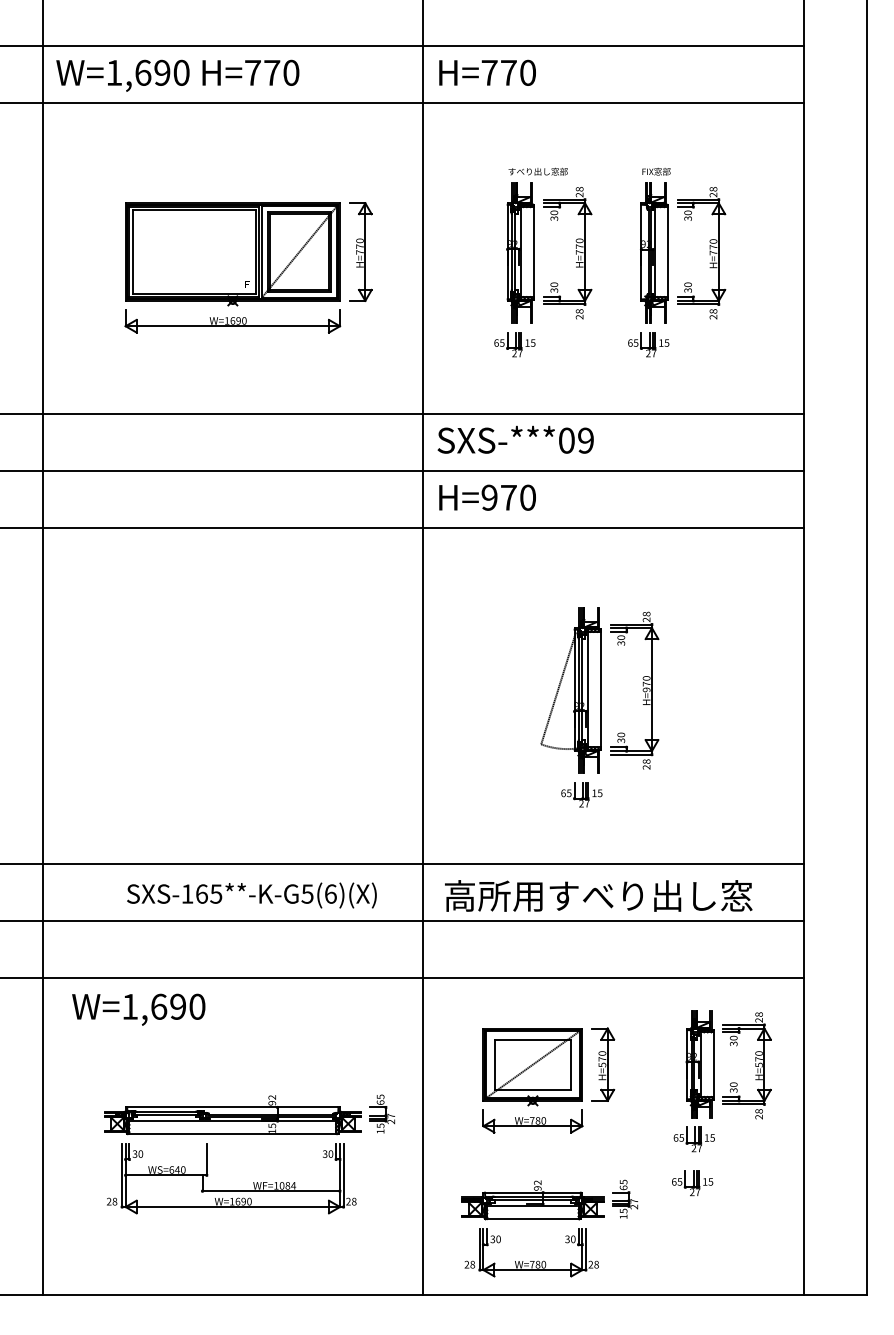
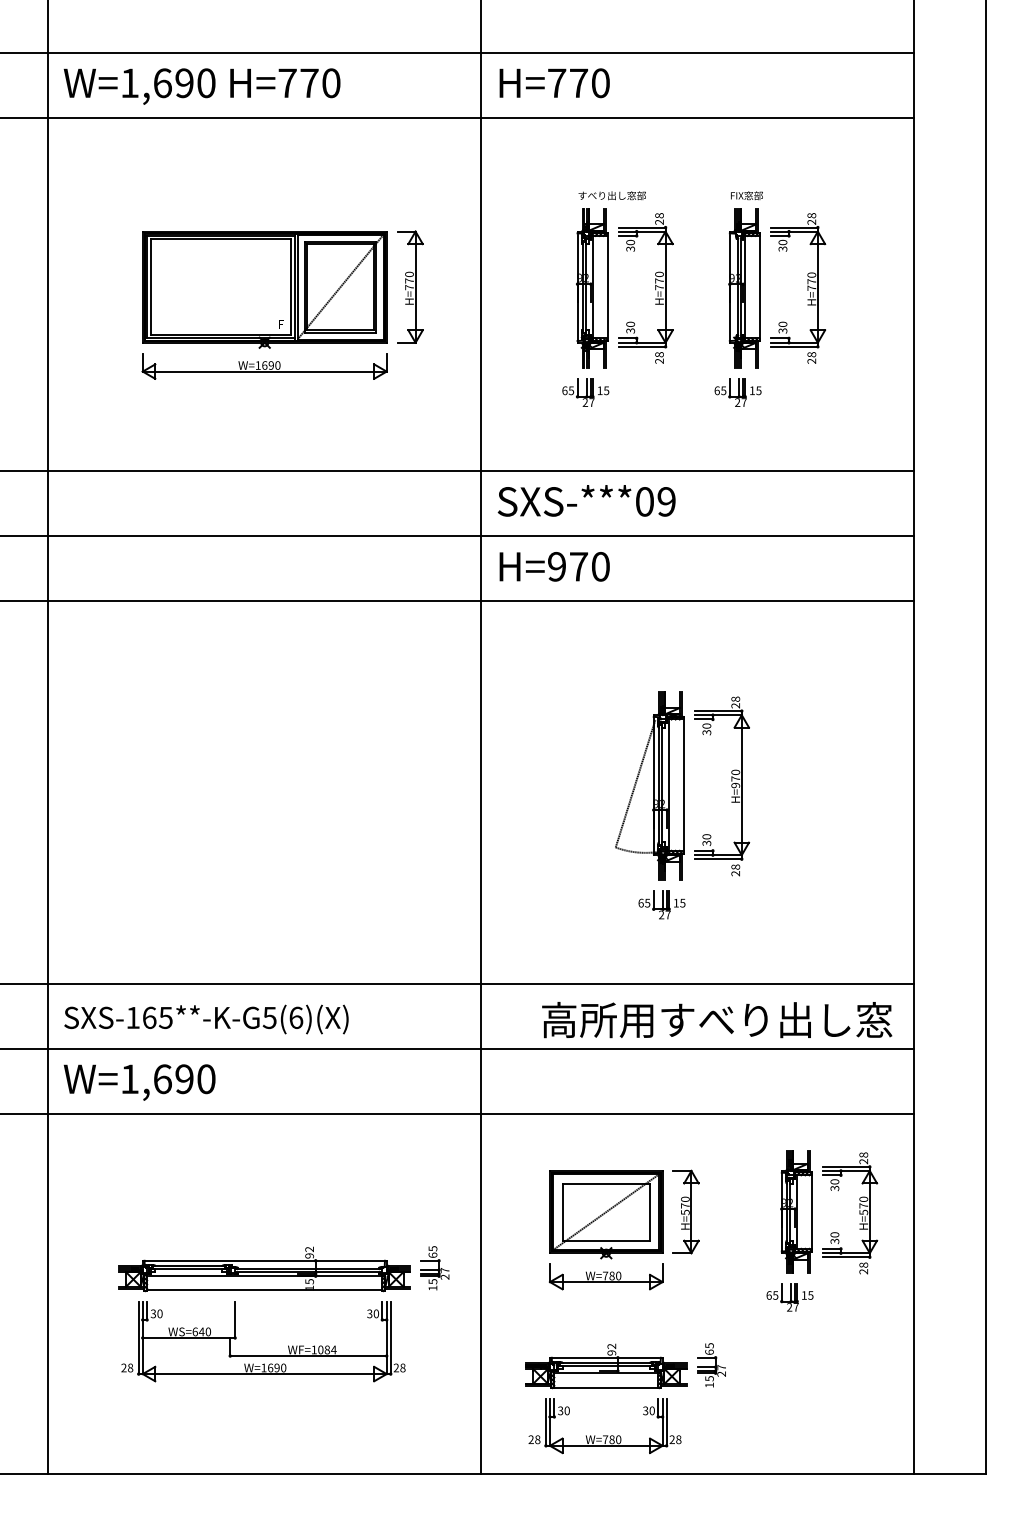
text: (251, 895) -> (206, 1019), moved
text: (598, 896) -> (717, 1020), moved
text: (138, 1009) -> (139, 1082), moved
part: (692, 1183) -> (787, 1347), removed

